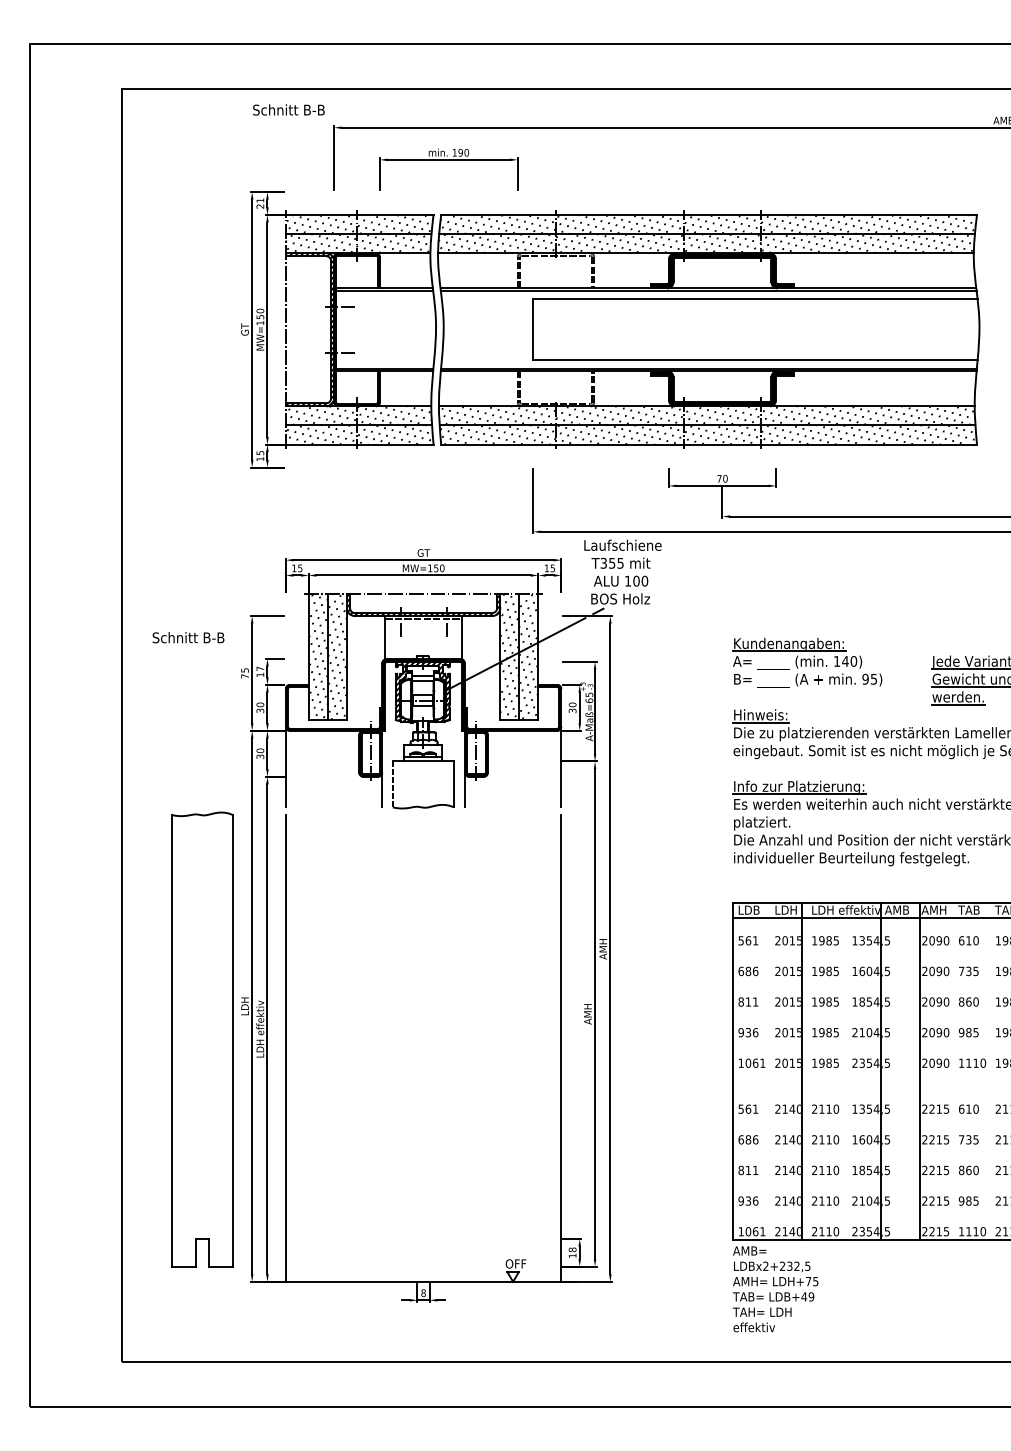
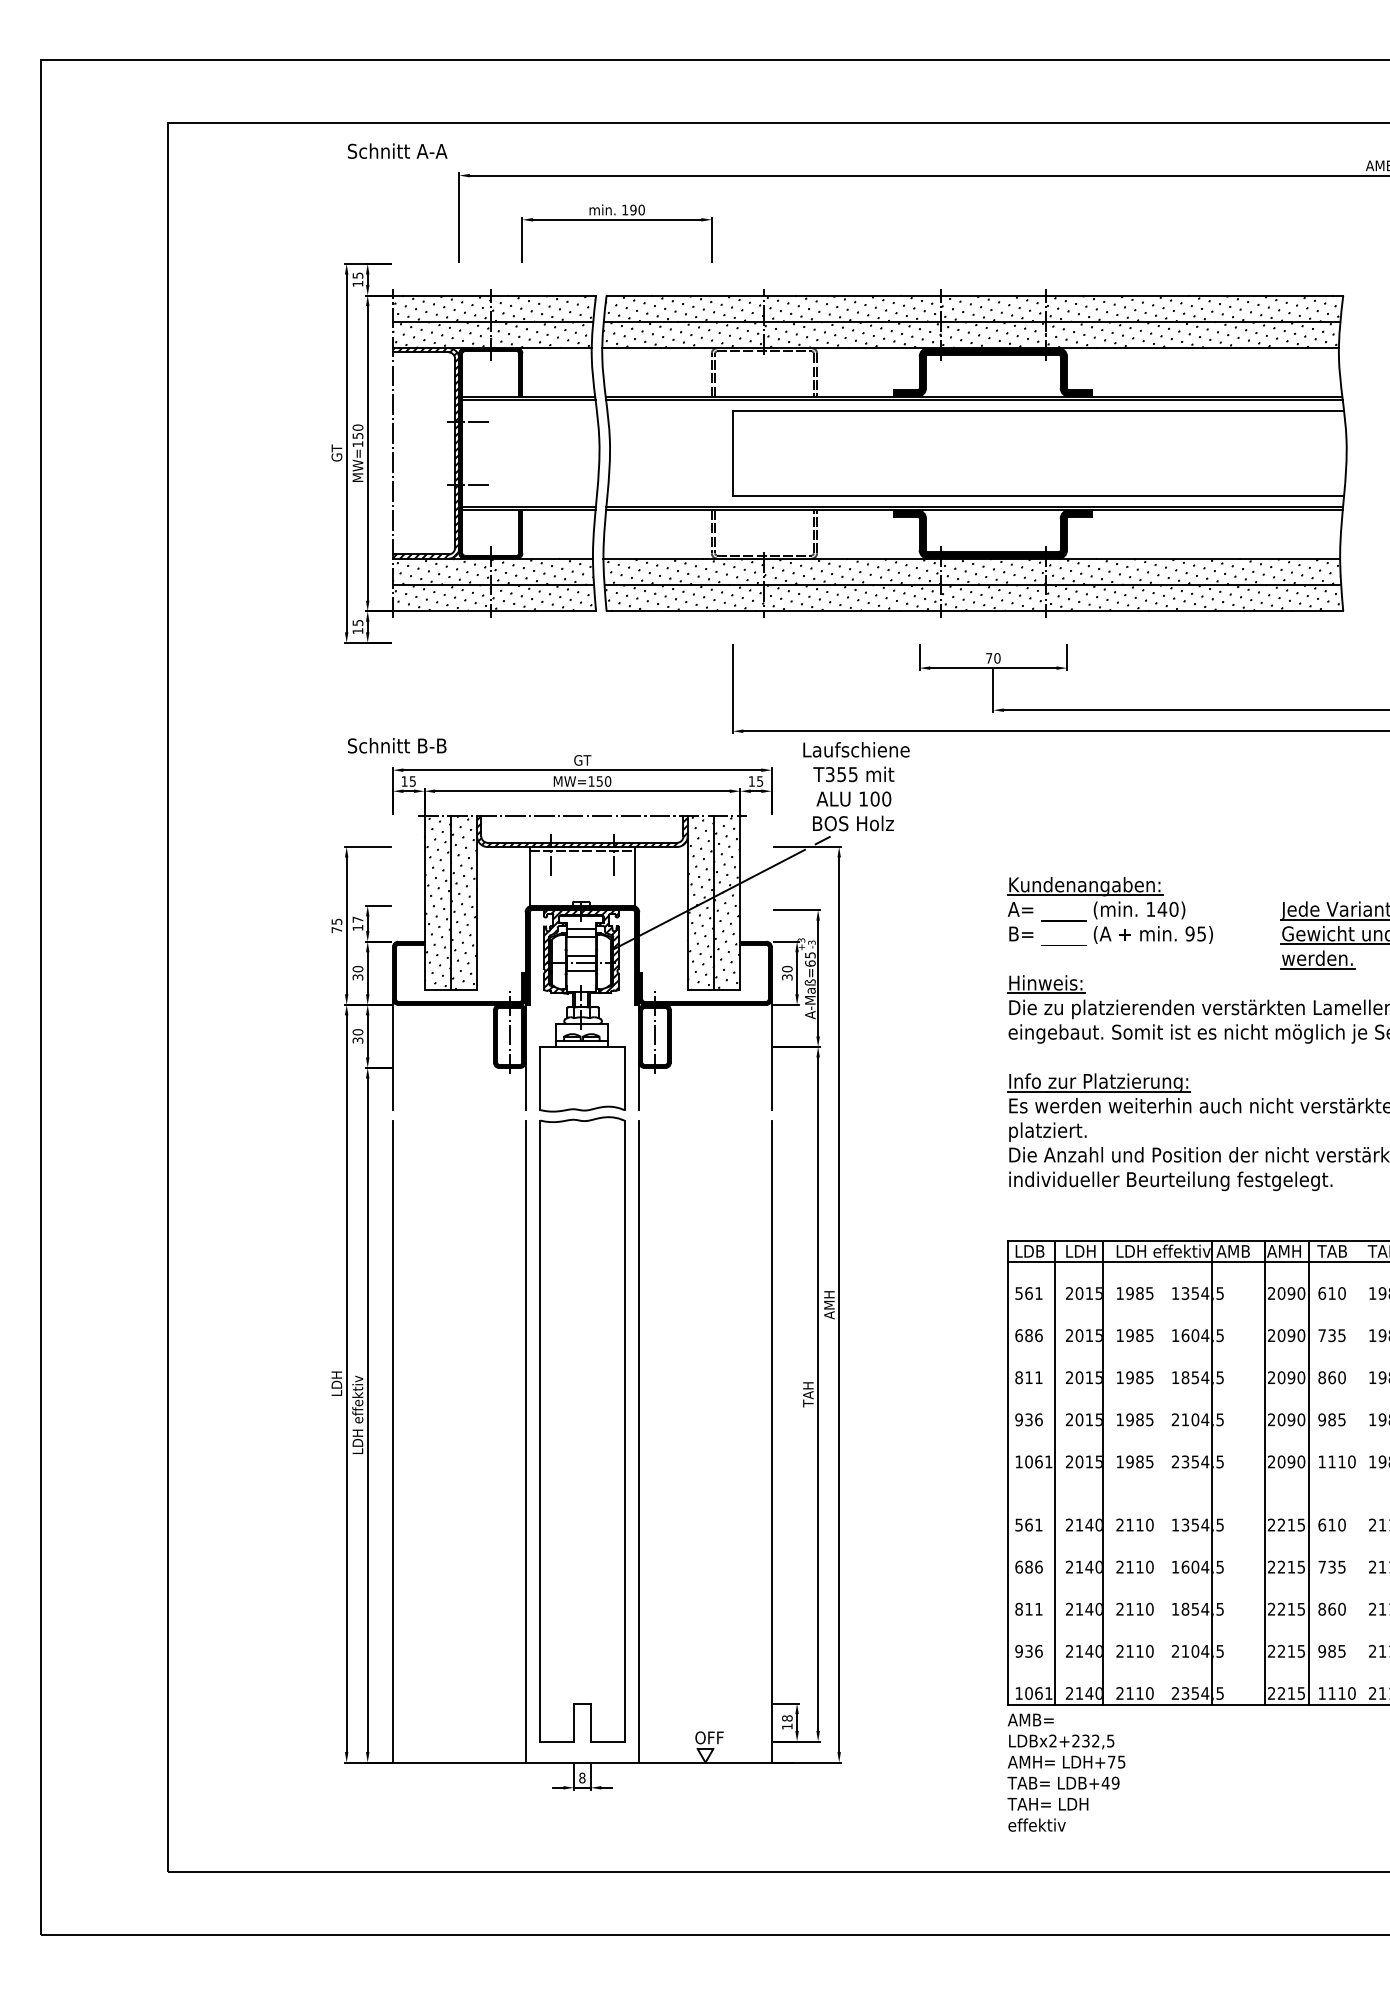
text: (313, 110) -> (431, 151), Schnitt B-B -> Schnitt A-A
text: (260, 203) -> (357, 279), 21 -> 15
text: (188, 637) -> (397, 745), moved
line: (393, 784) -> (540, 1078), dashed -> solid
text: (588, 1014) -> (808, 1394), AMH -> TAH
part: (202, 1039) -> (582, 1429), moved
line: (382, 1048) -> (525, 1441), added
line: (465, 1048) -> (639, 1441), added
line: (766, 1071) -> (1054, 1473), added
line: (951, 1071) -> (1308, 1473), added

